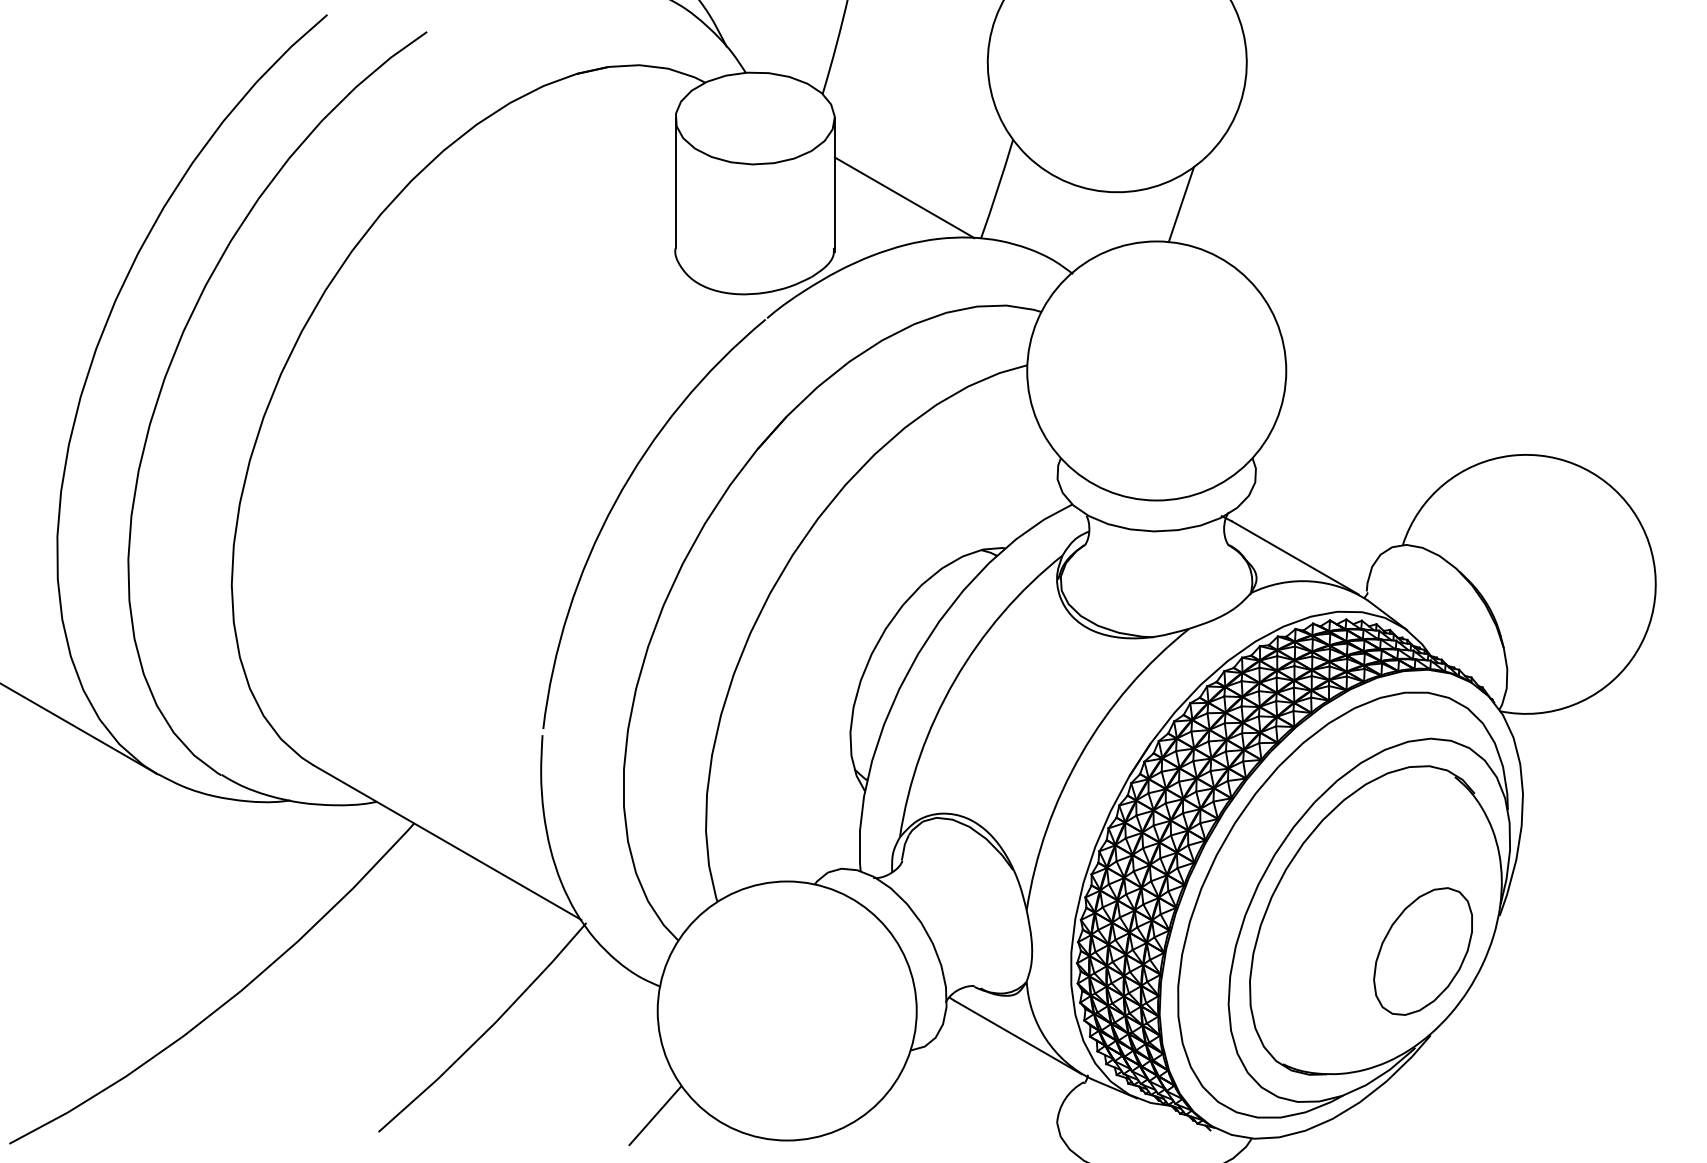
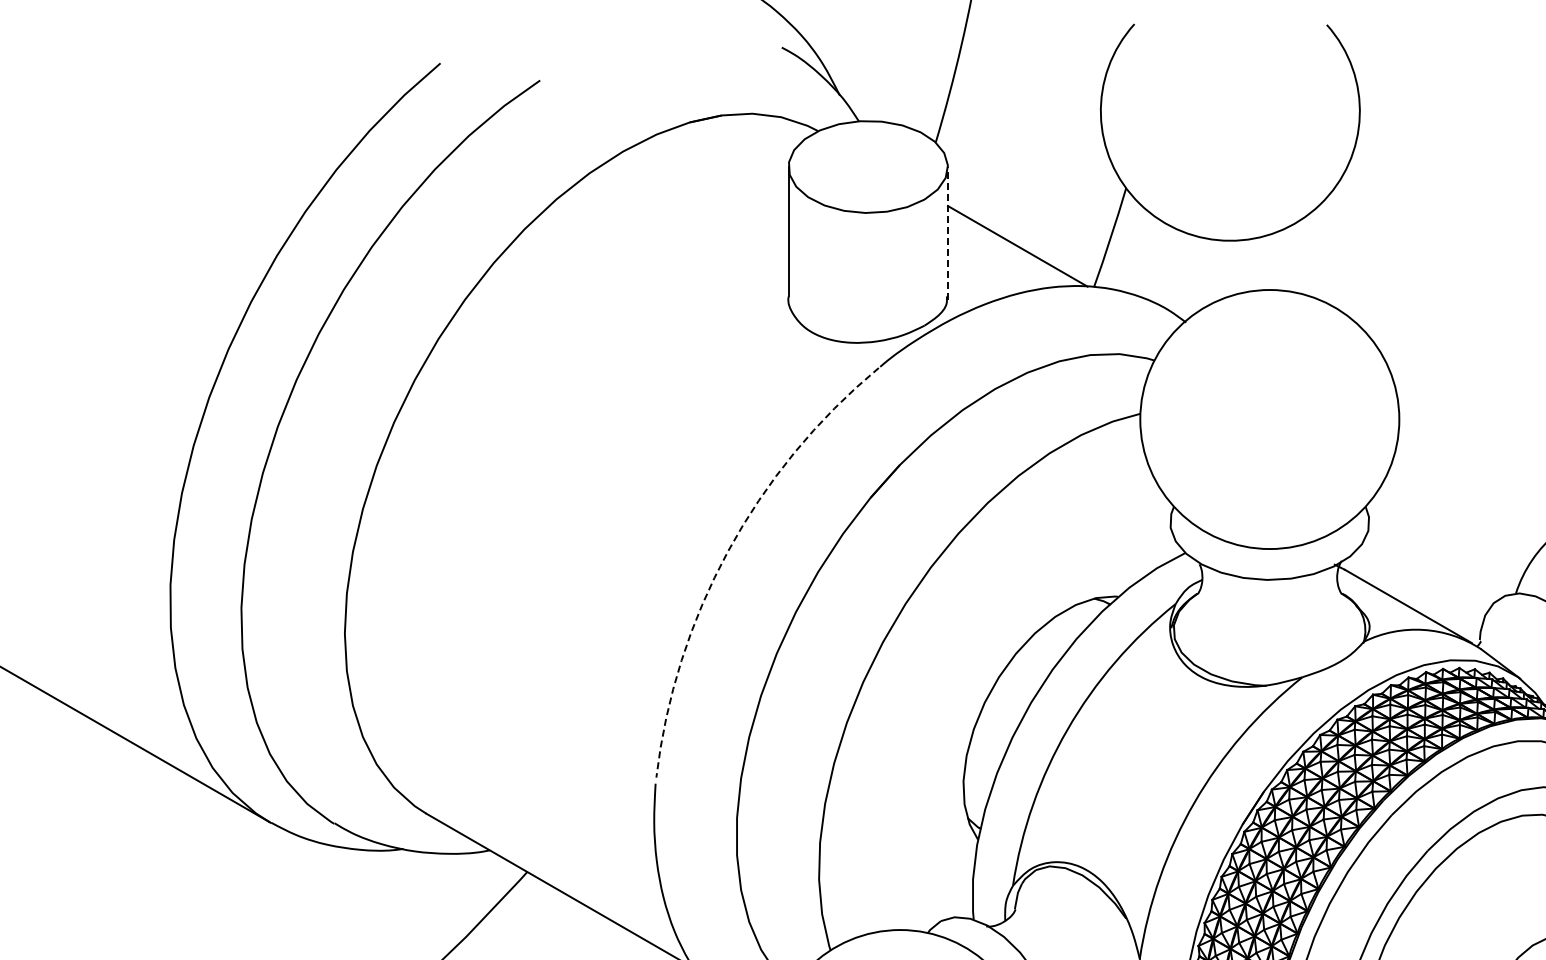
line: (834, 185) -> (947, 234), solid -> dashed
line: (1181, 204) -> (1294, 253), removed
arc: (615, 502) -> (728, 551), solid -> dashed

